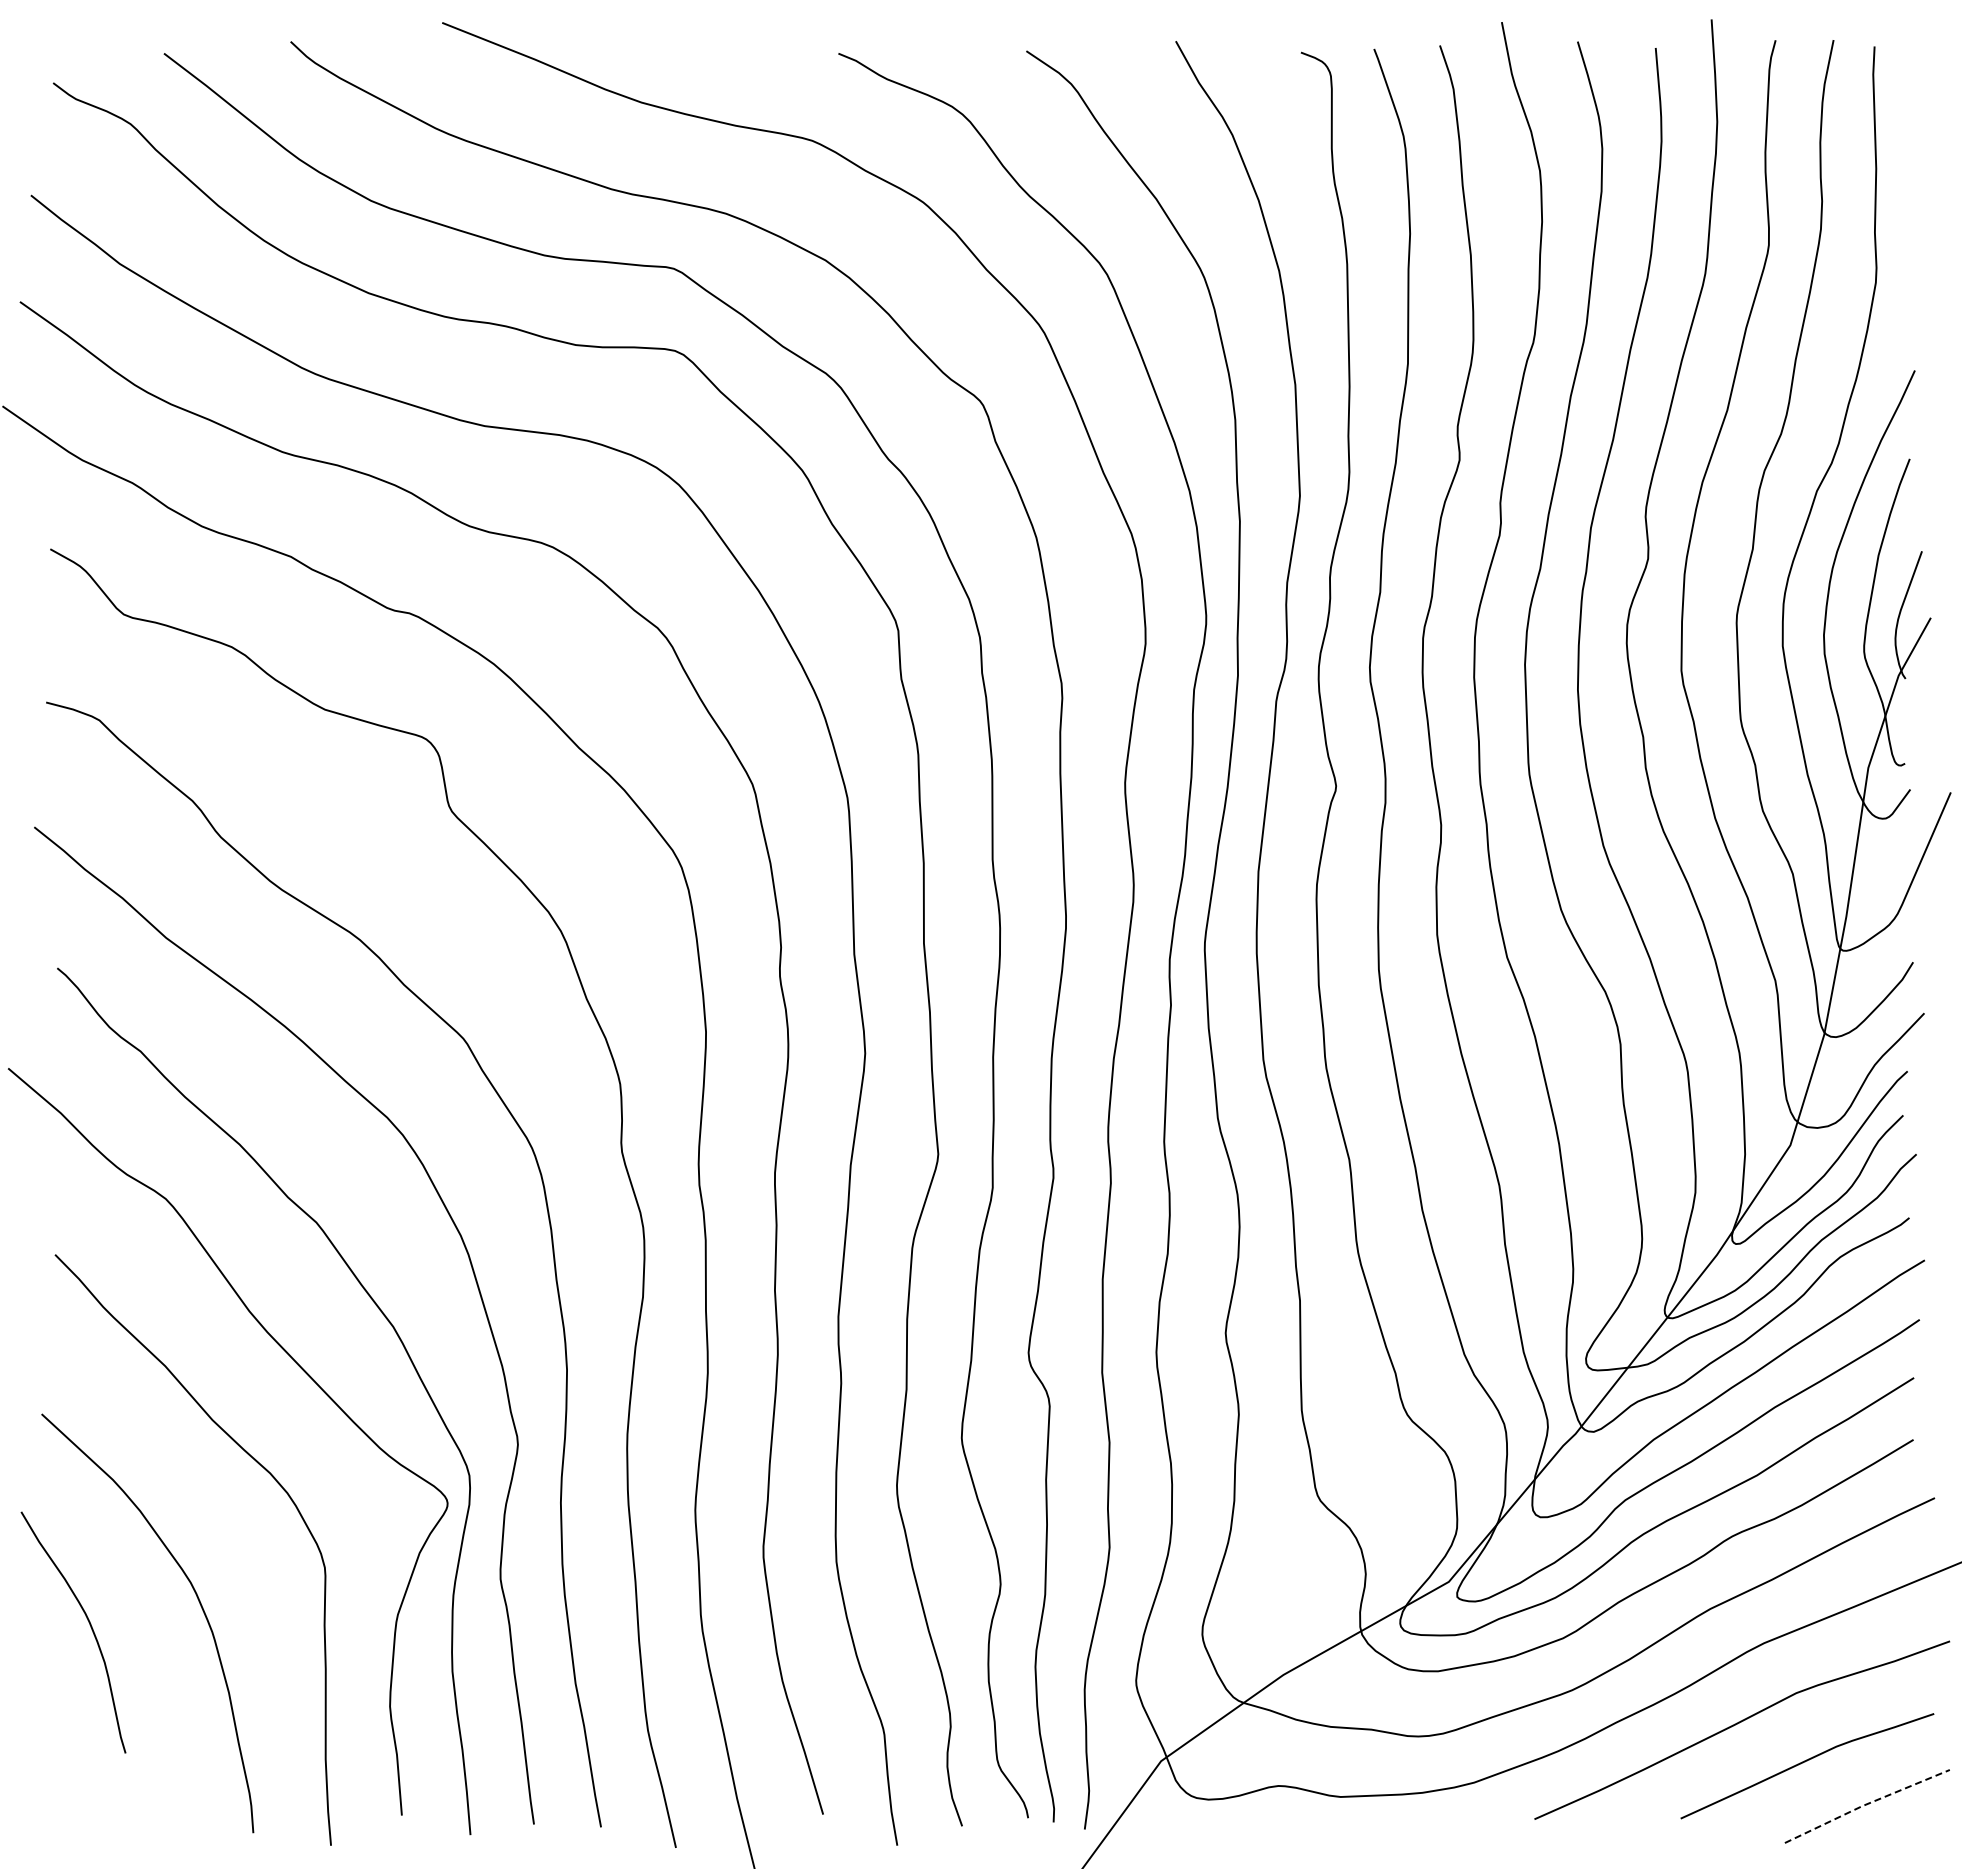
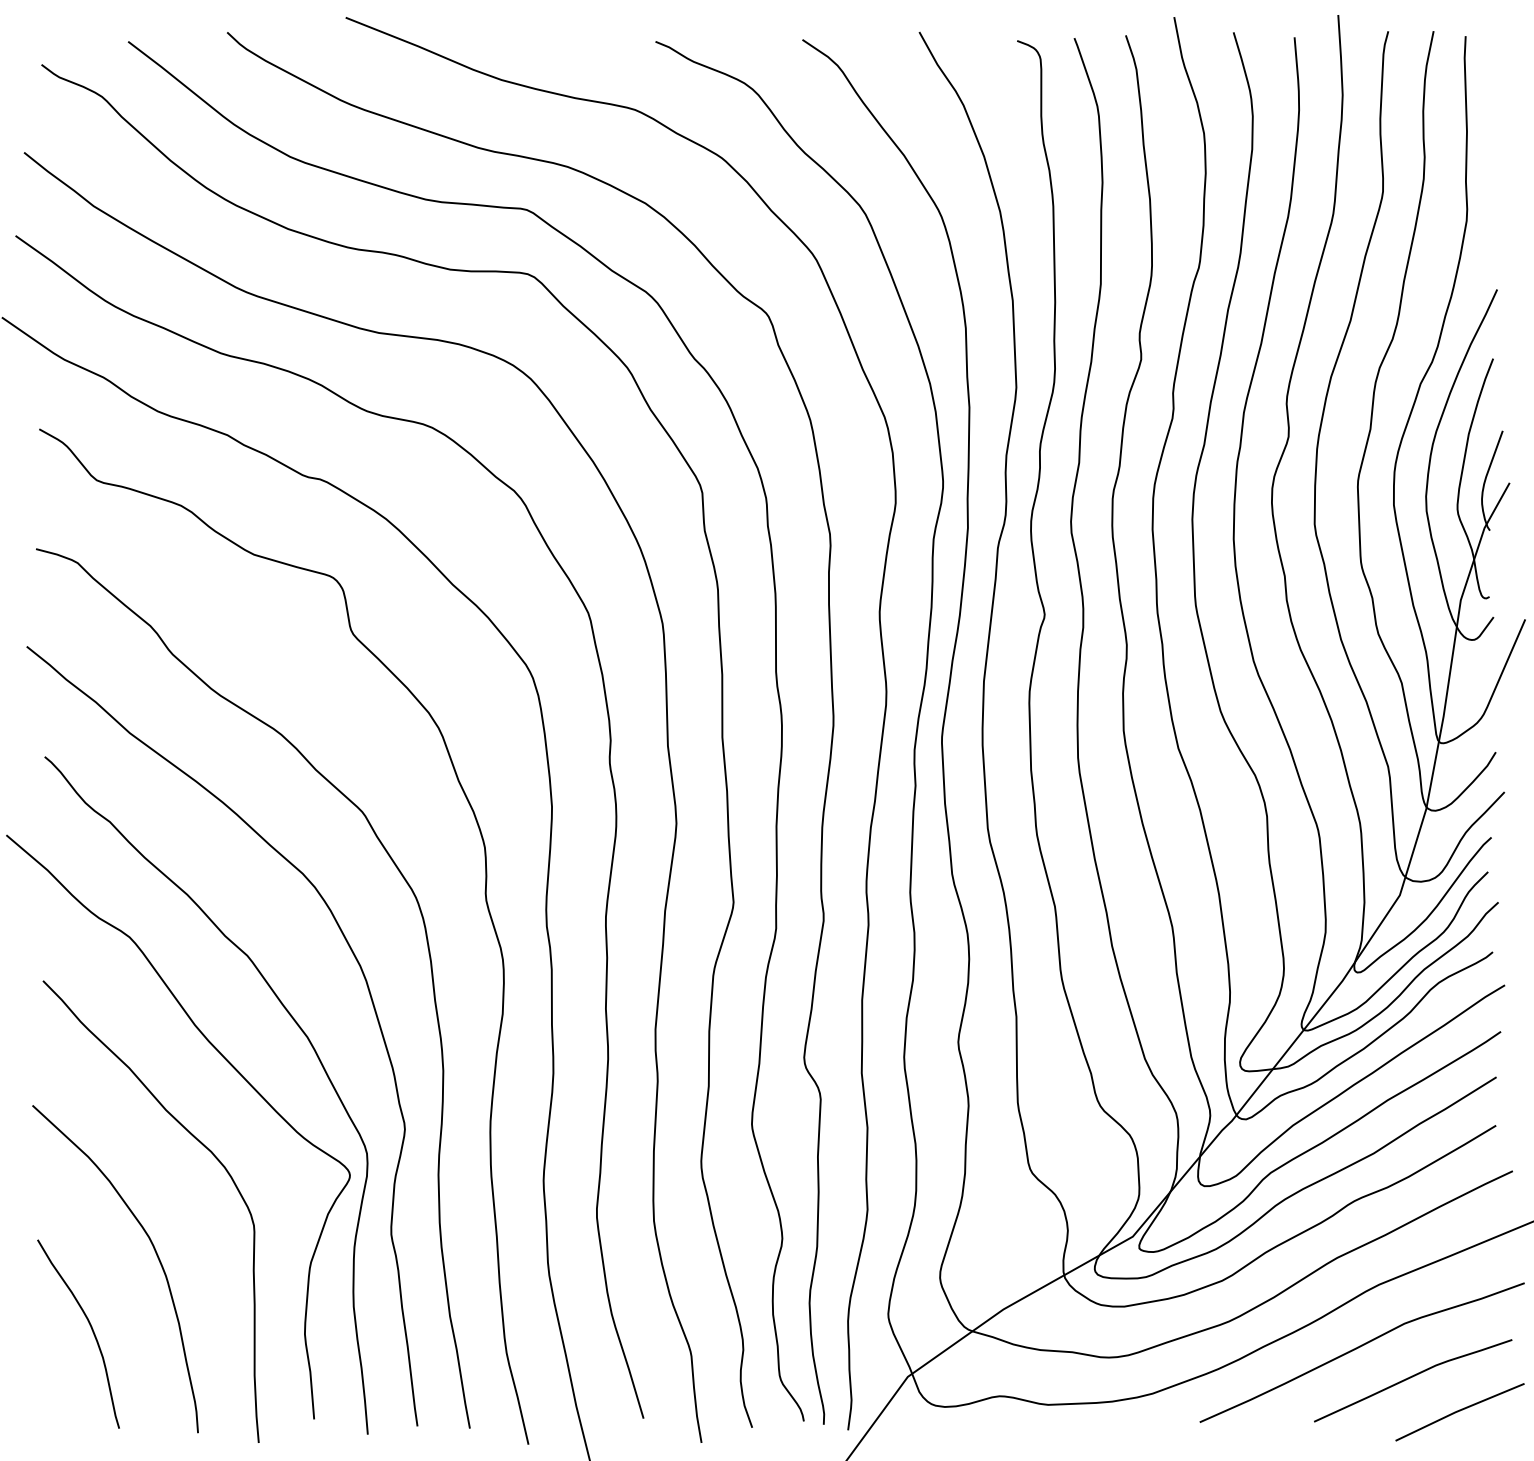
curve: (89, 1625) -> (91, 1328), moved
line: (1866, 1804) -> (1459, 1410), dashed -> solid

